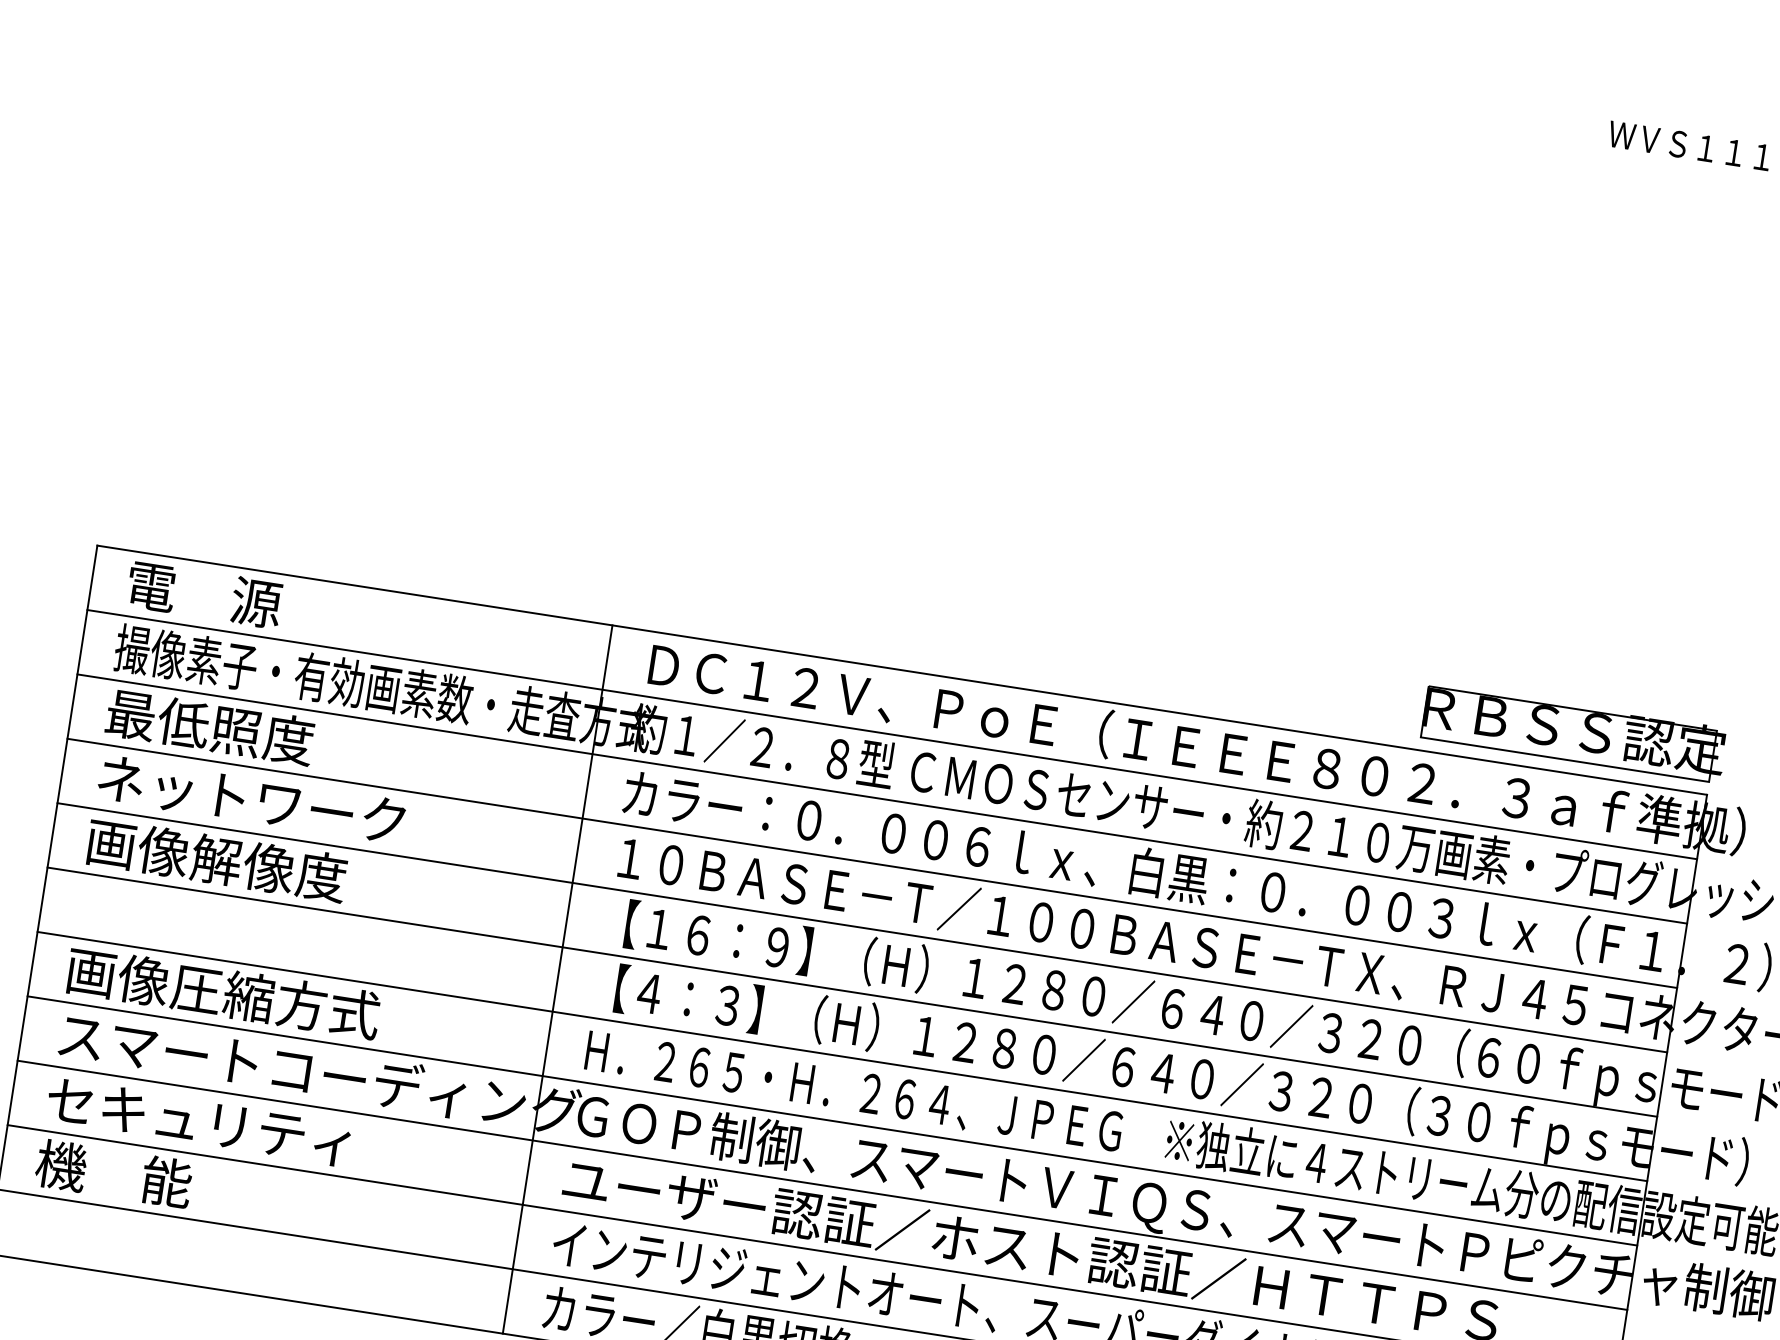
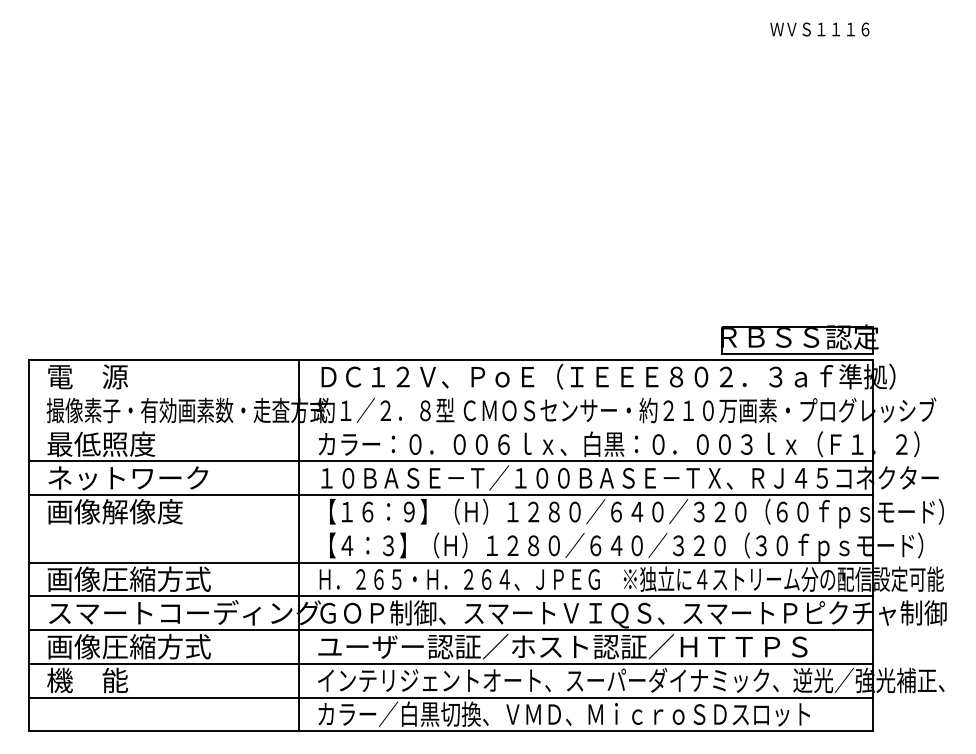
line: (890, 735) -> (450, 394), removed
line: (881, 798) -> (450, 427), removed
line: (851, 991) -> (450, 528), removed
text: (202, 1121) -> (128, 646), セキュリティ -> 画像圧縮方式

